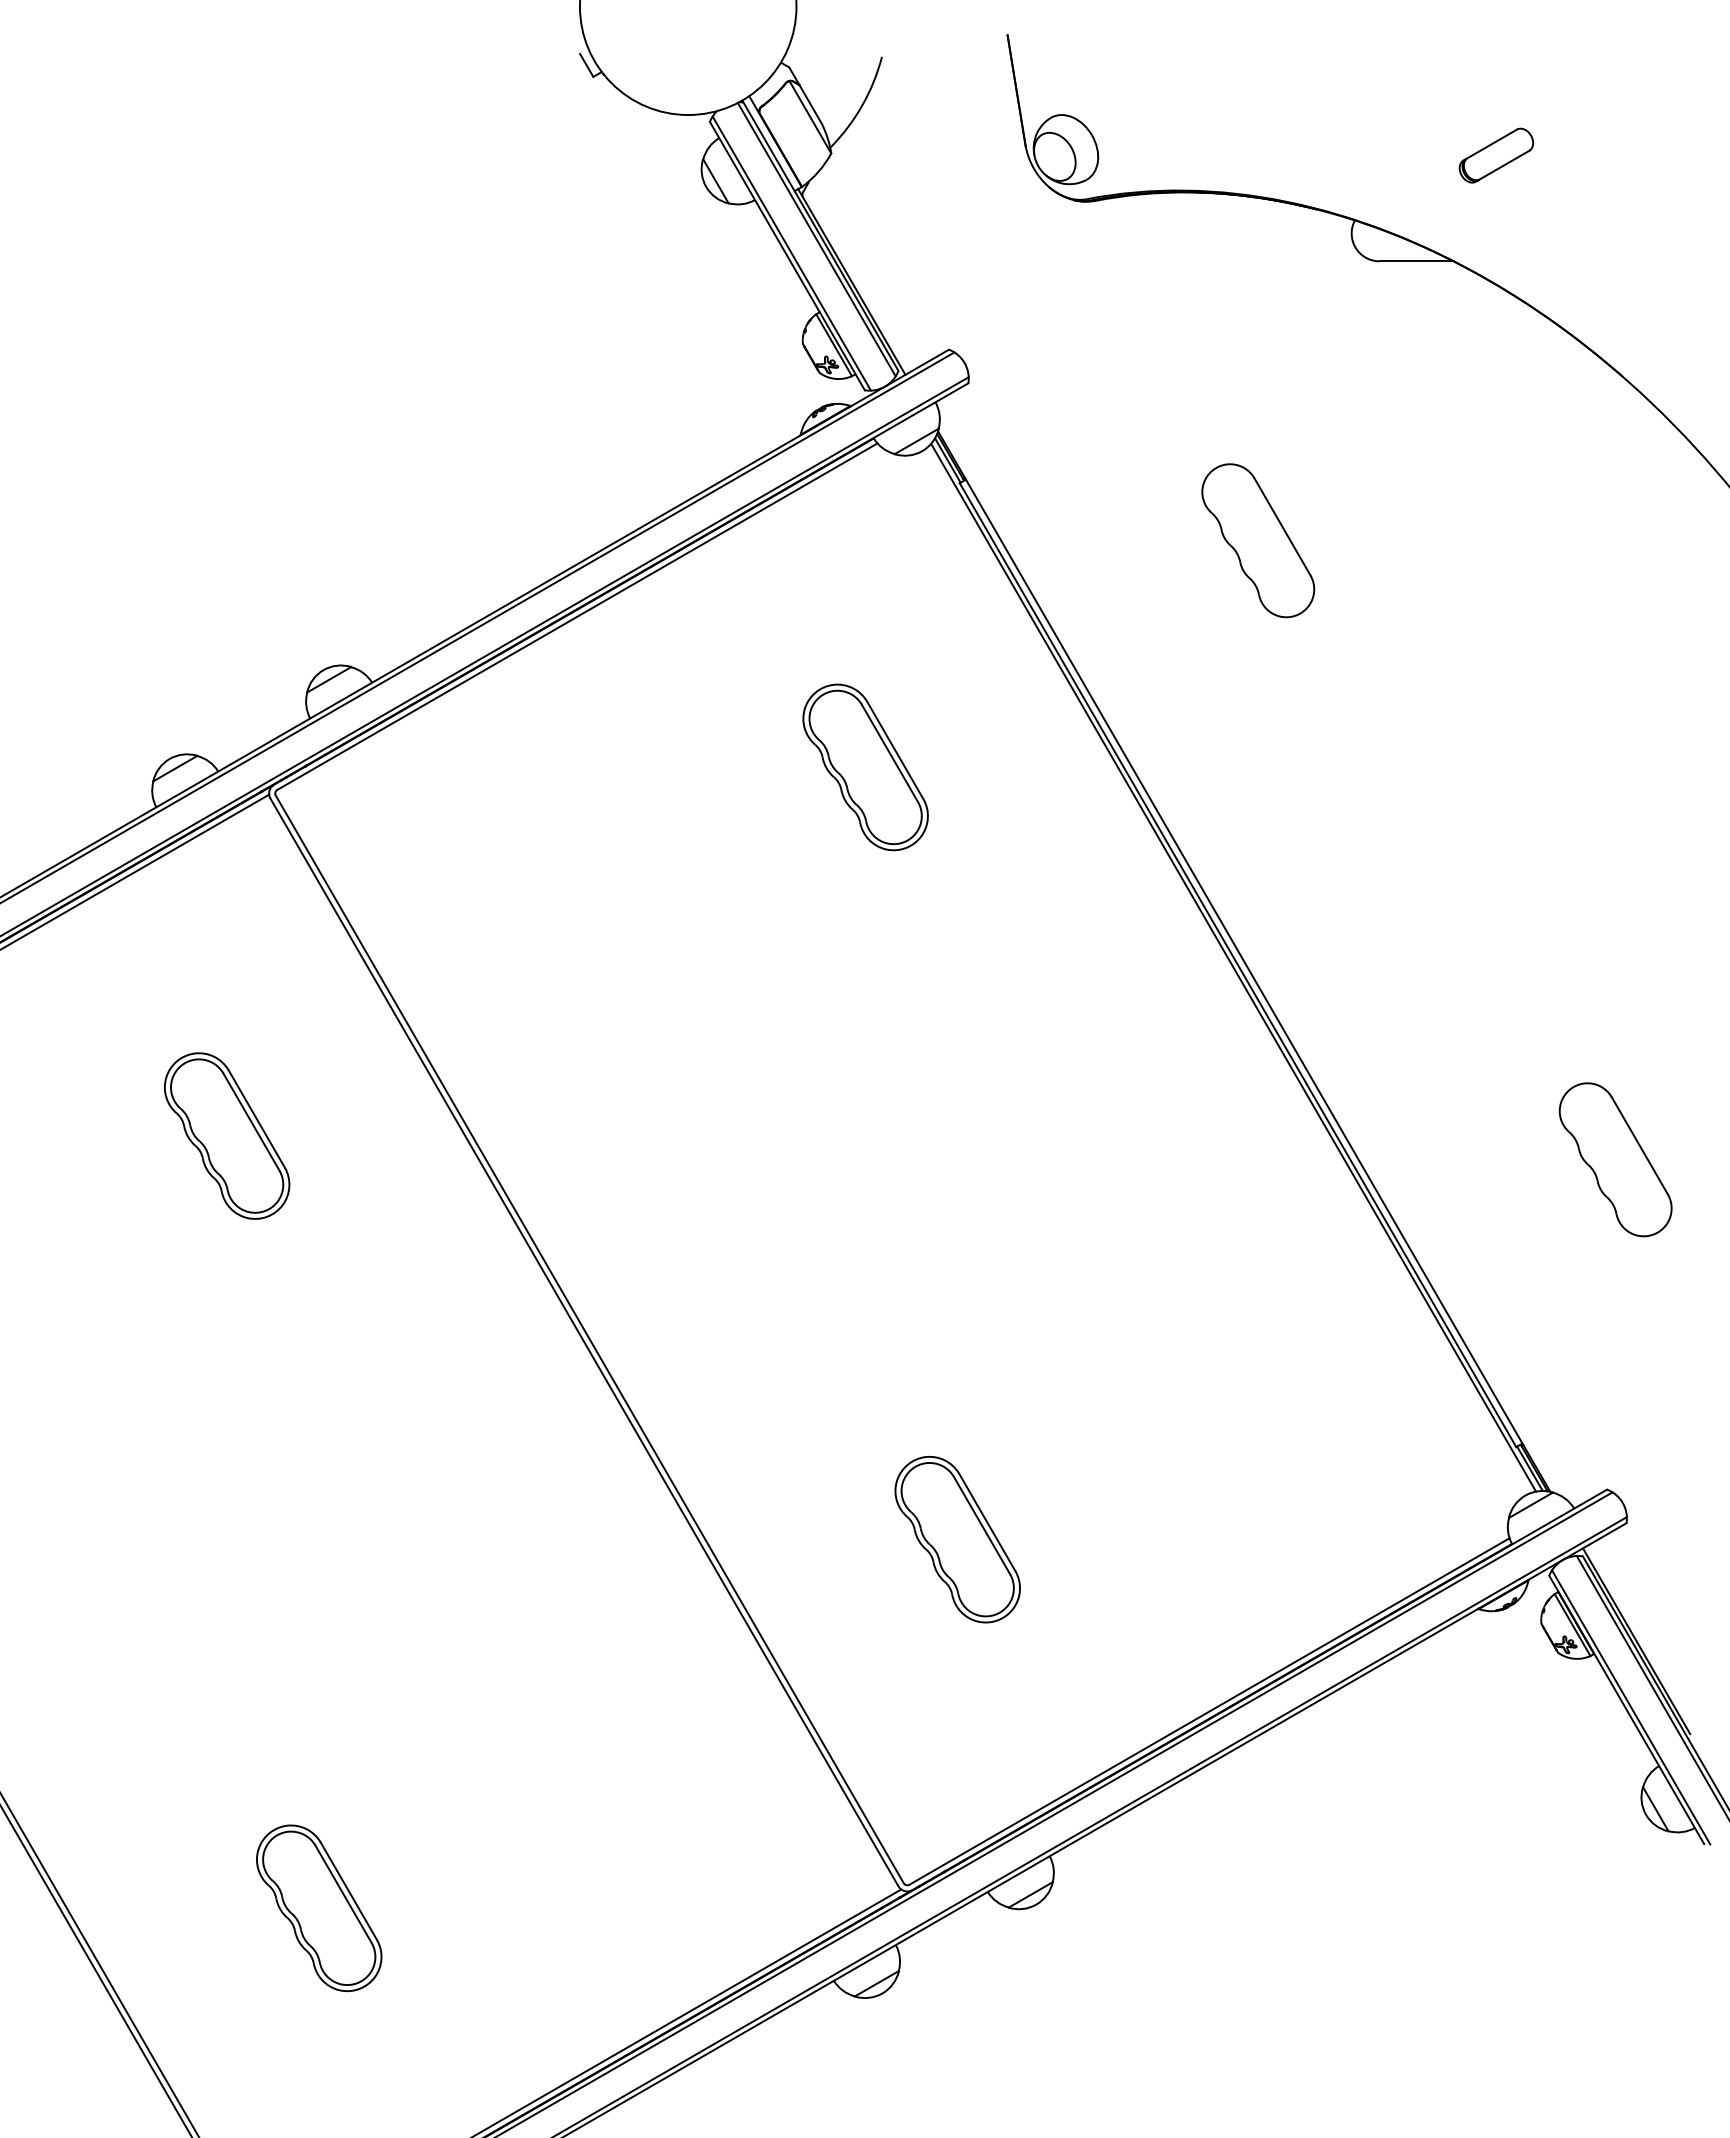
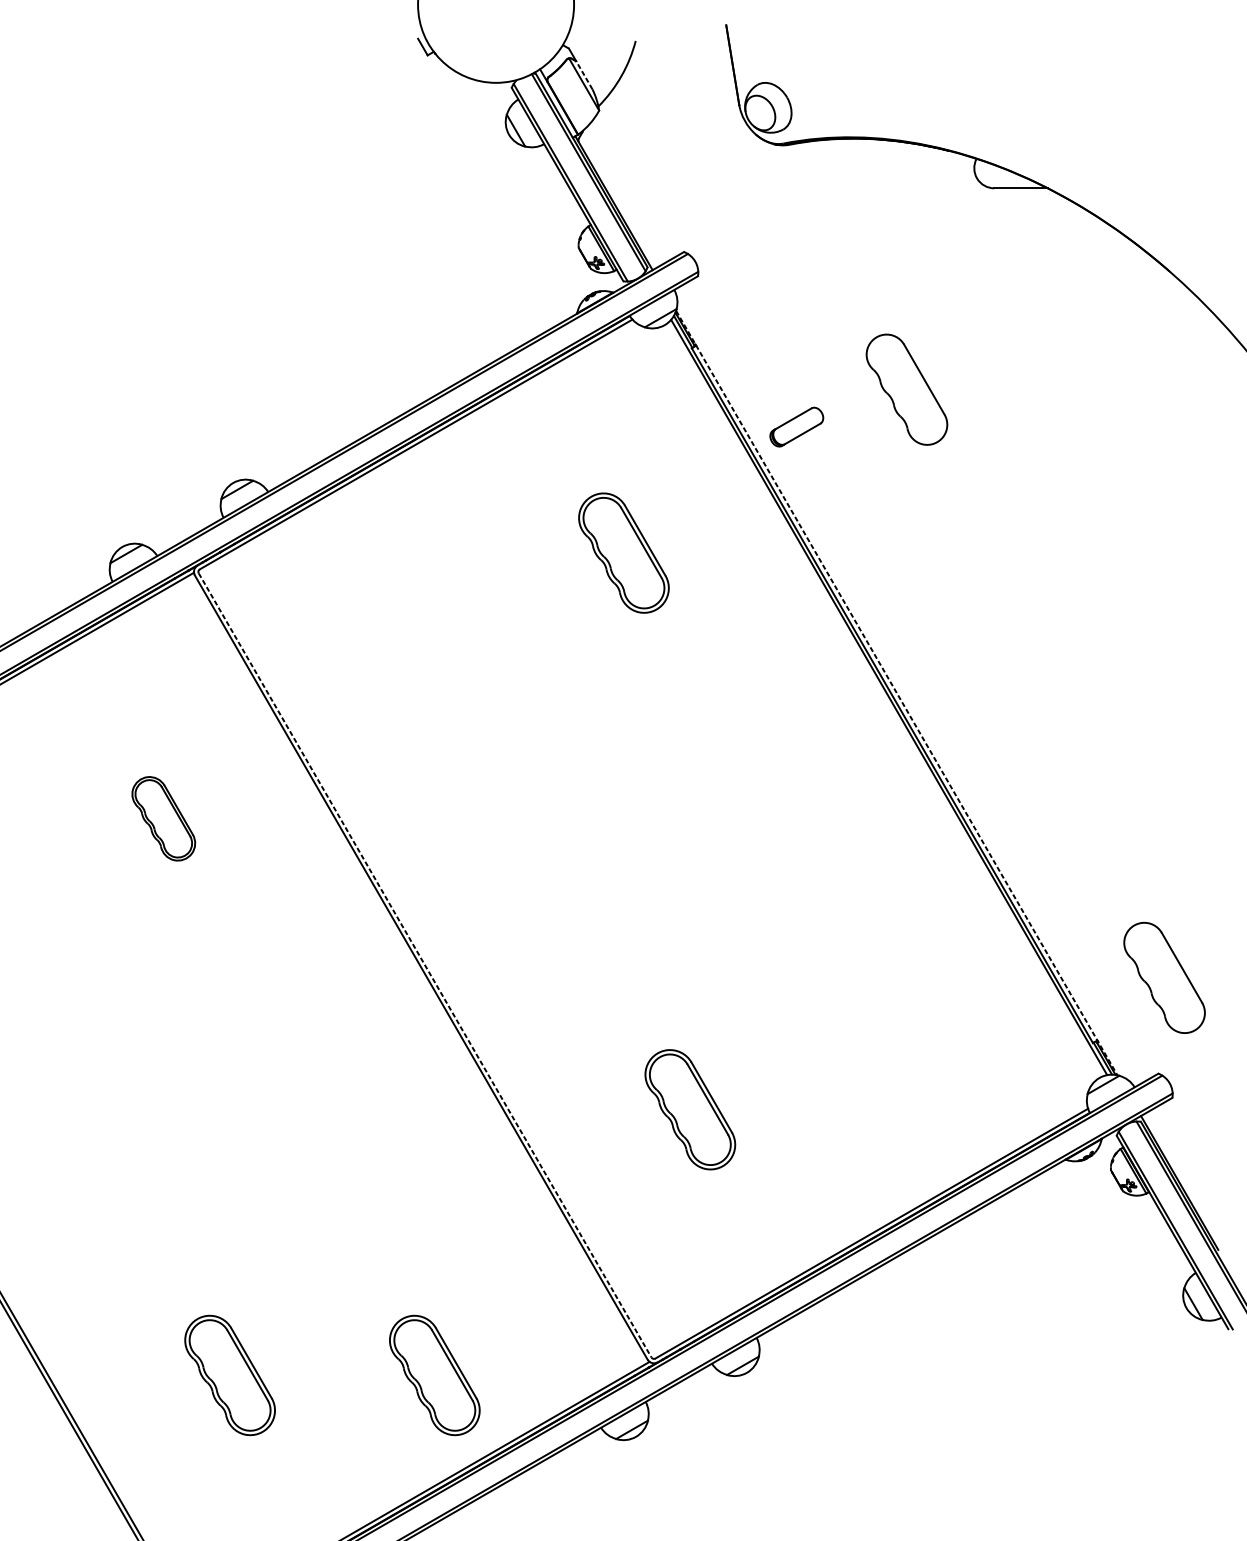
line: (810, 104) -> (584, 75), solid -> dashed
part: (1496, 155) -> (796, 427), moved
line: (1244, 962) -> (897, 693), solid -> dashed
part: (227, 1135) -> (163, 818), size x0.7
part: (1615, 1159) -> (1164, 977), moved
line: (590, 1339) -> (425, 965), solid -> dashed
part: (603, 1908) -> (435, 1375), added

